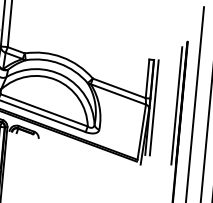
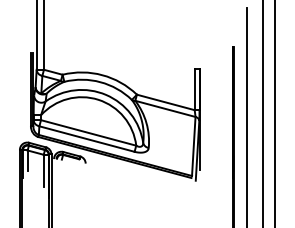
line: (177, 105) -> (228, 114), removed
line: (154, 107) -> (204, 119), removed

